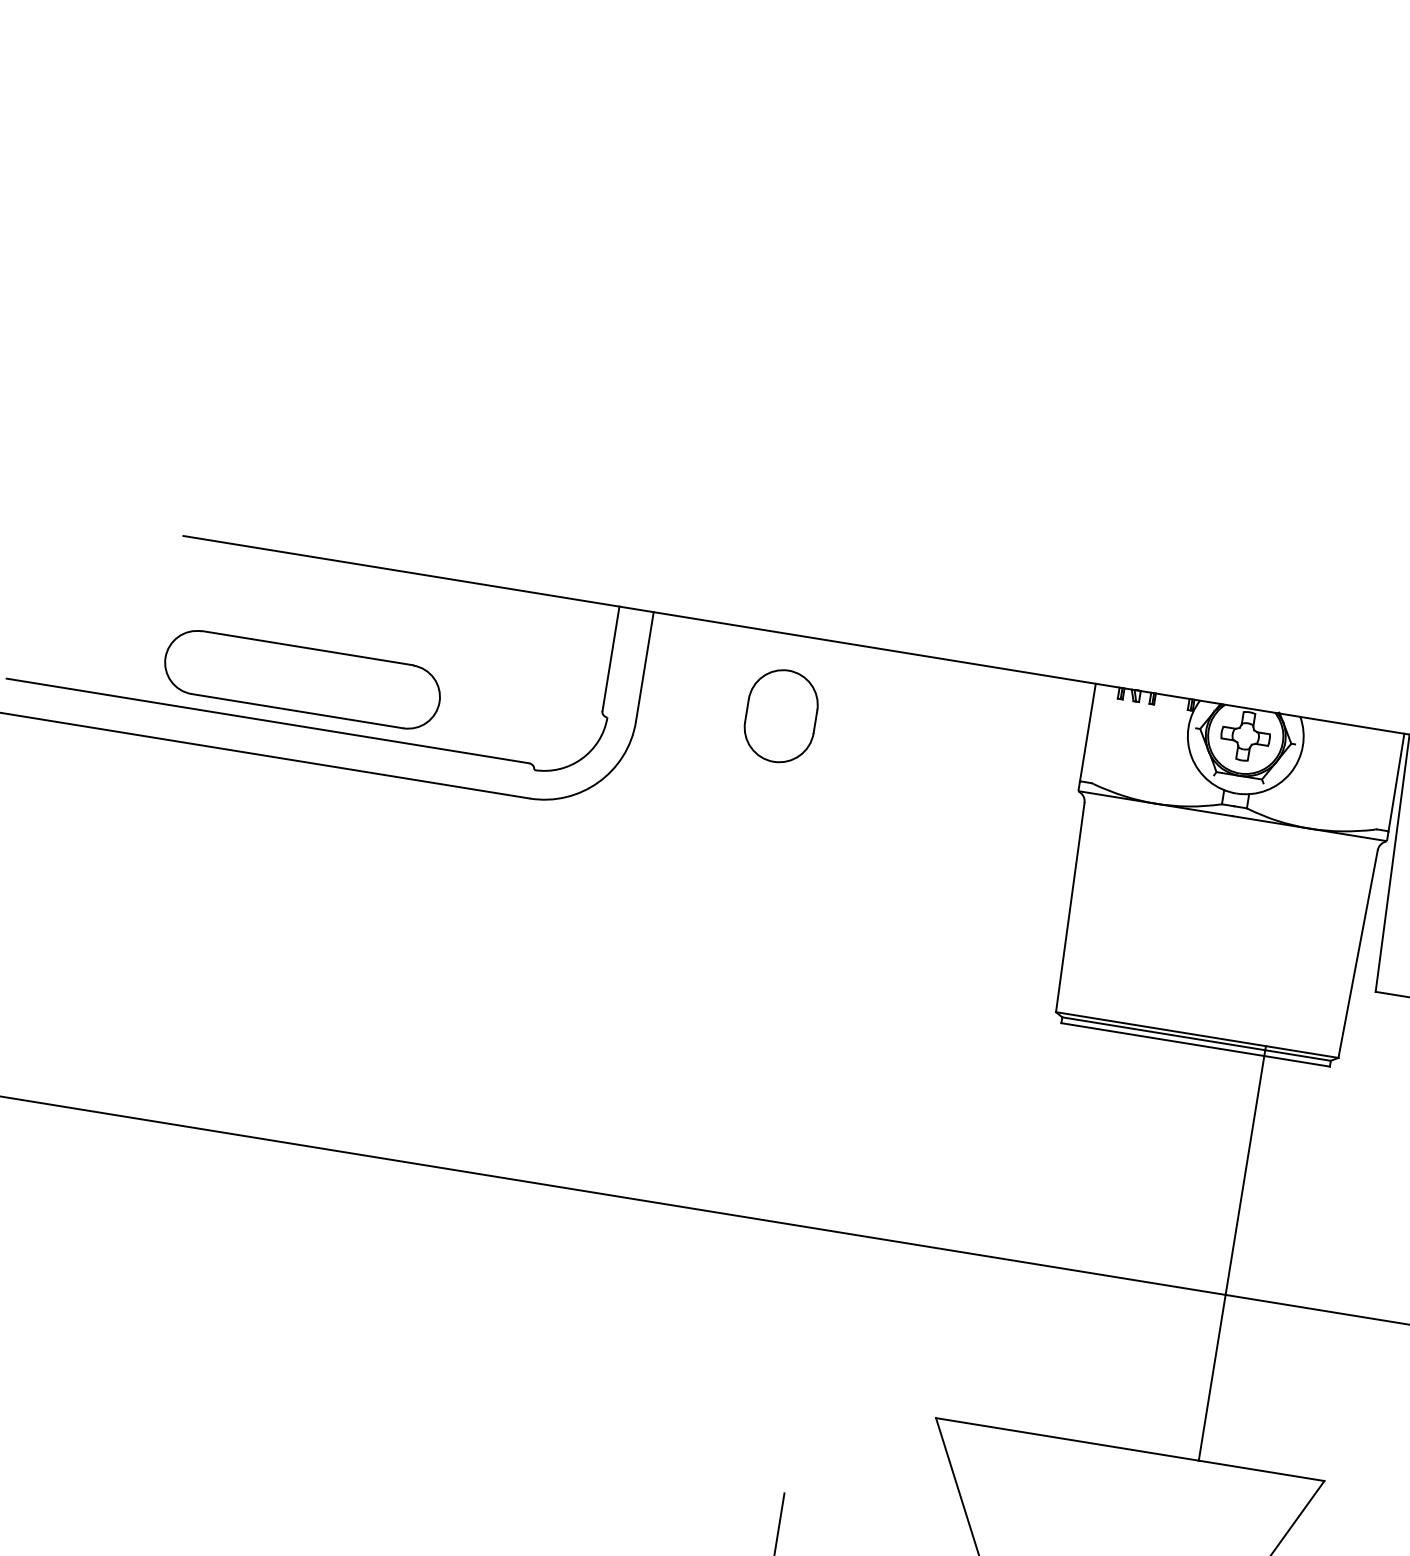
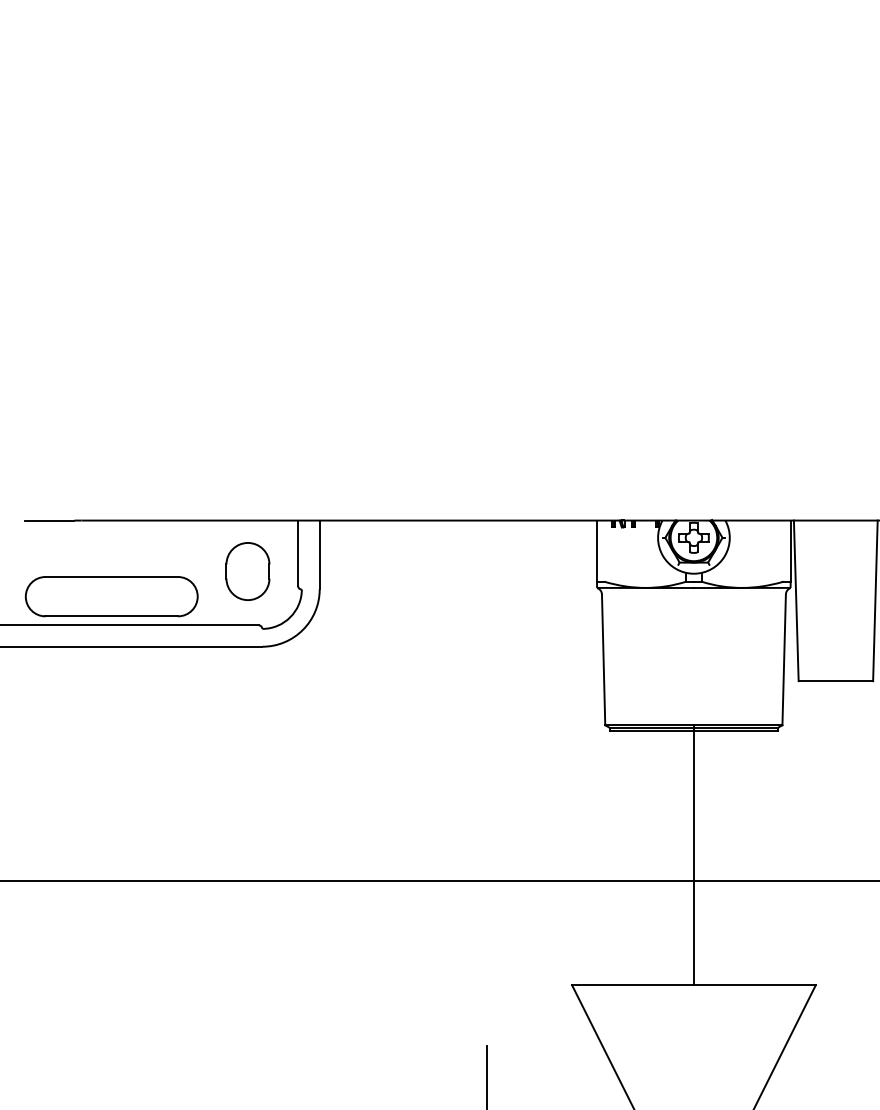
part: (780, 716) -> (247, 571), moved
line: (1231, 1253) -> (693, 855), moved

